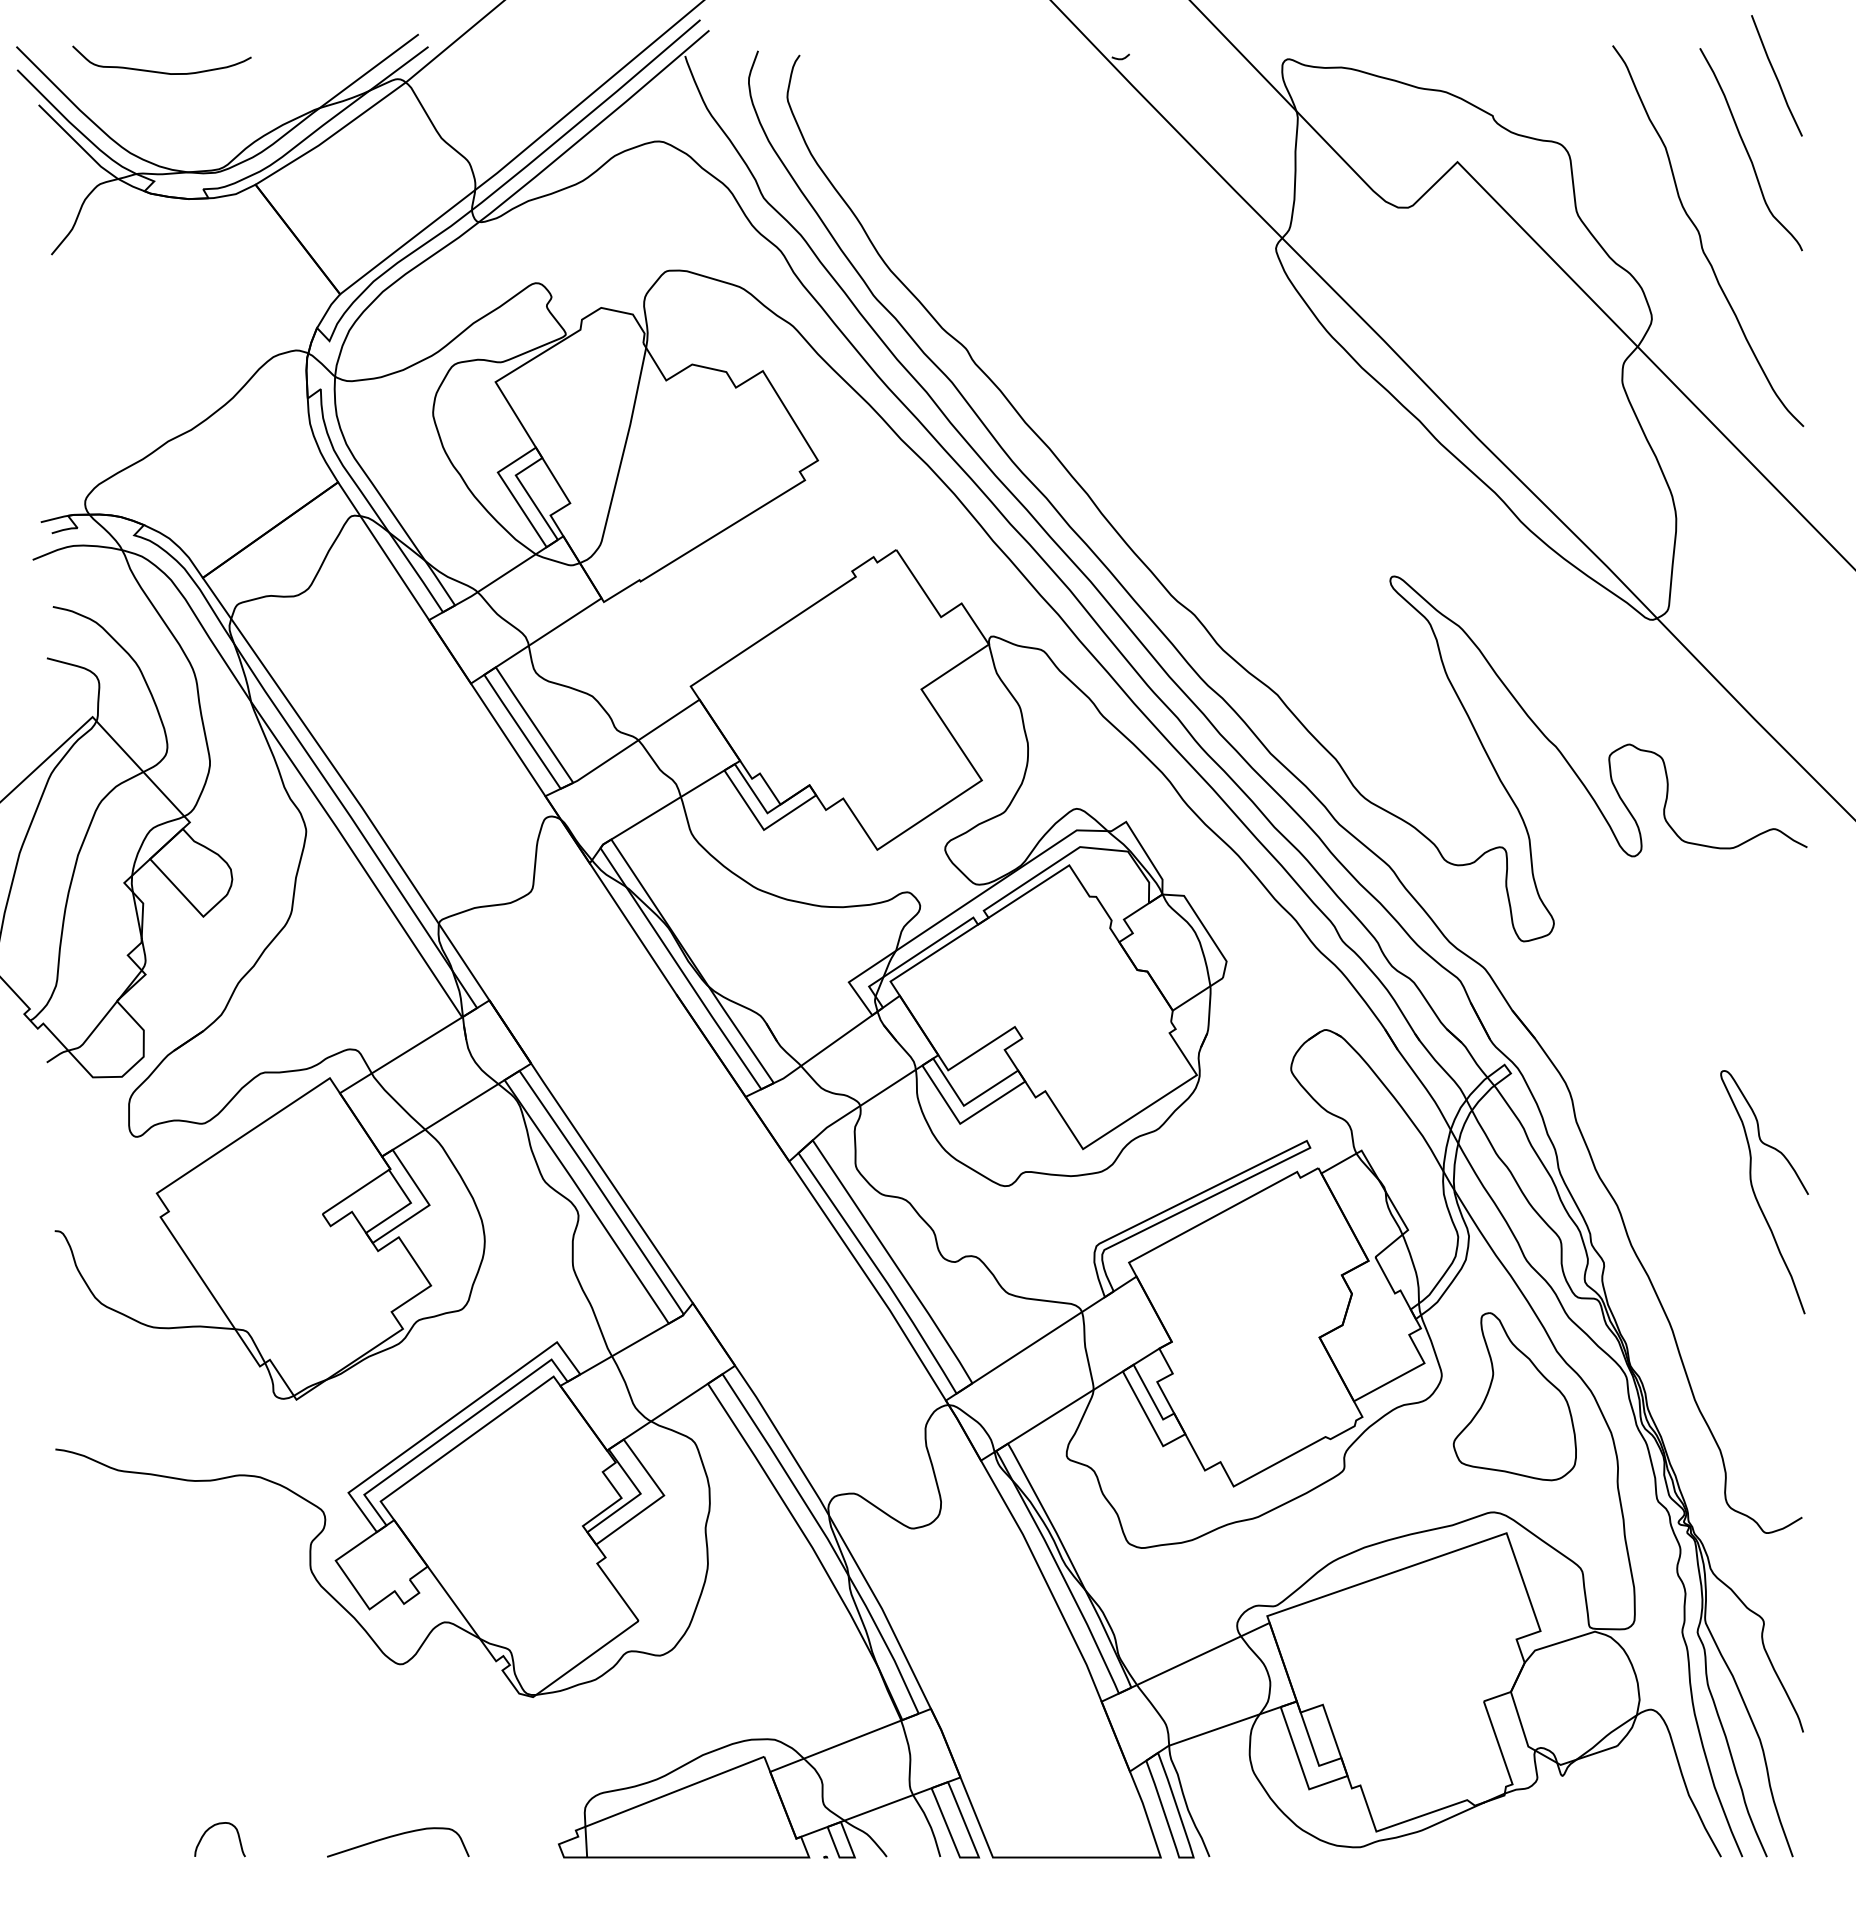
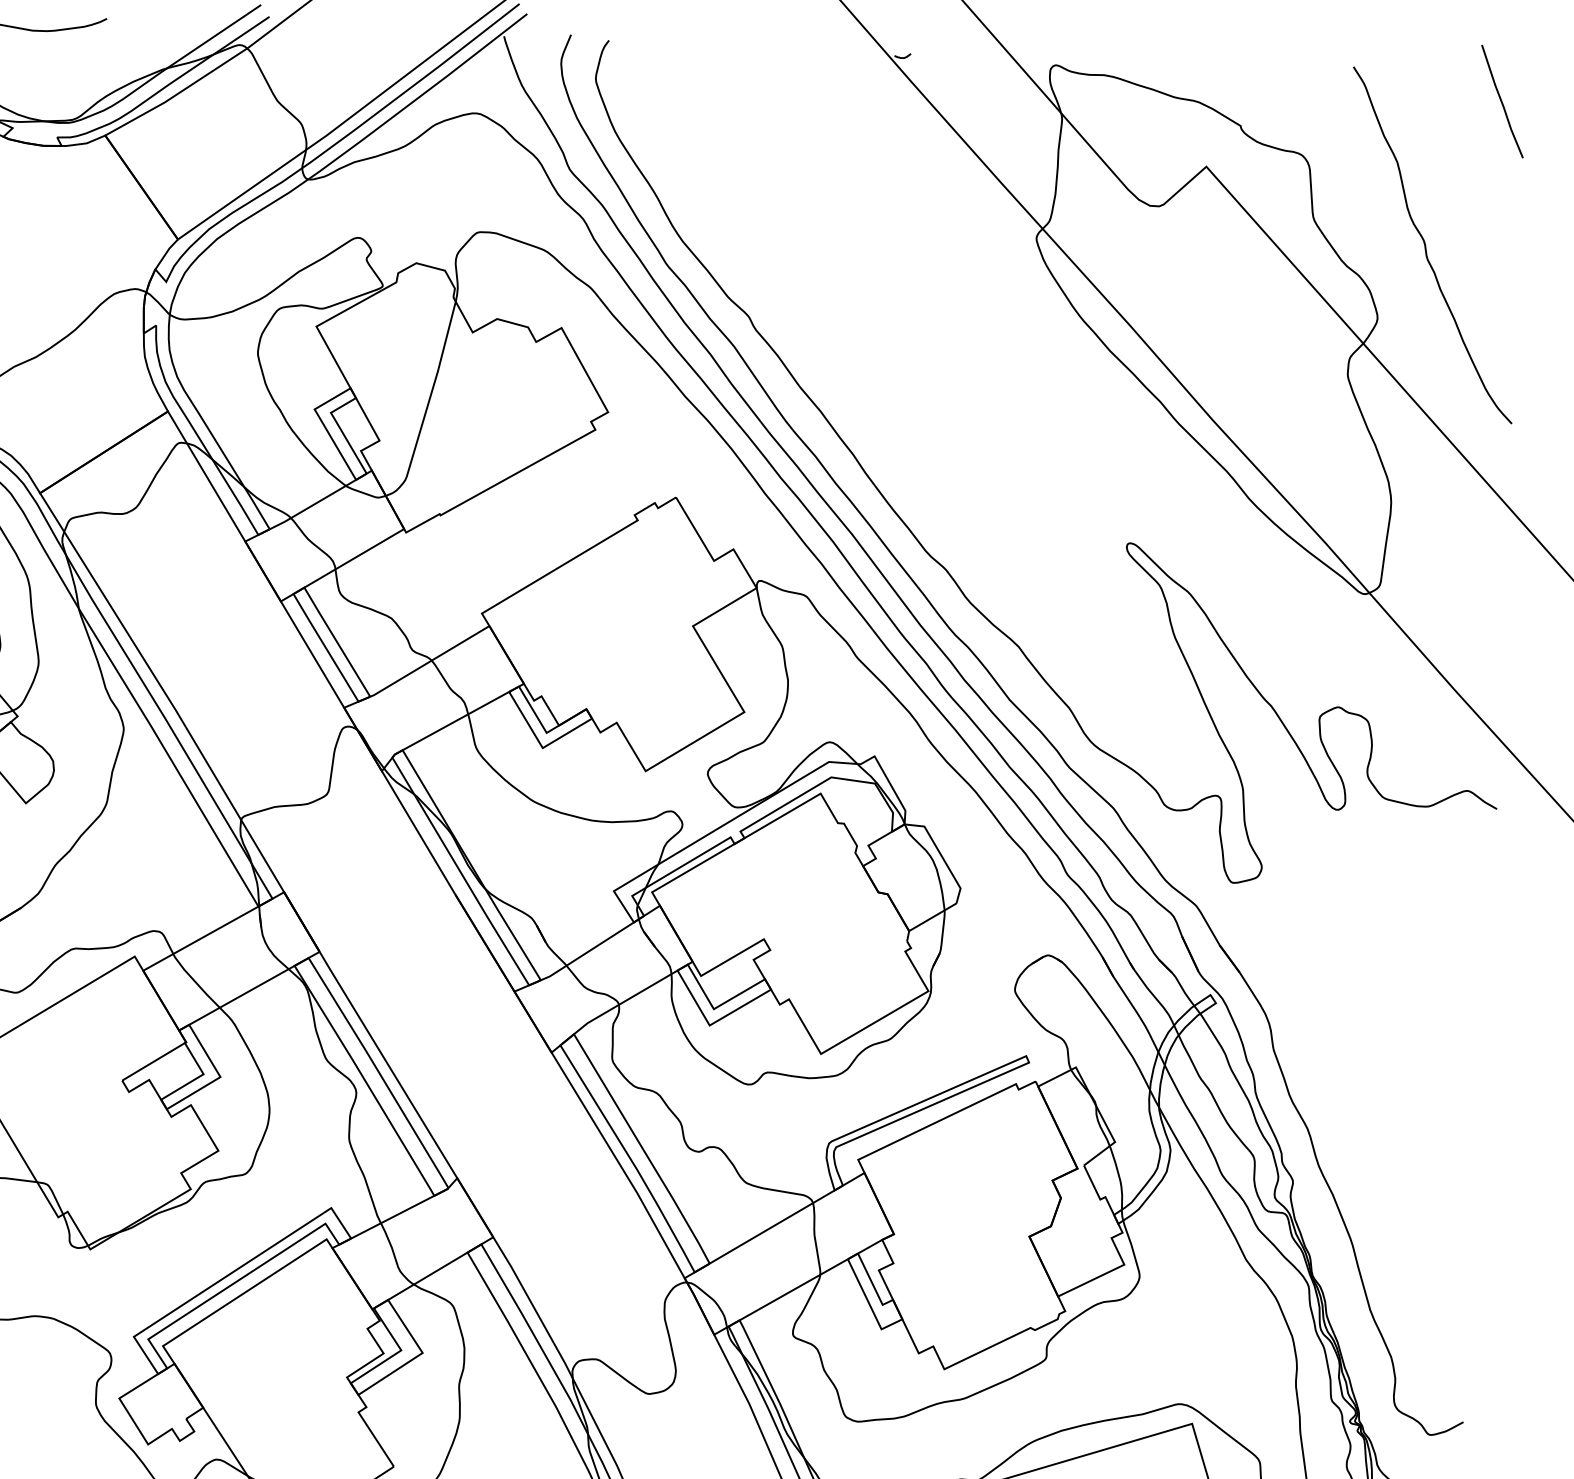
curve: (1748, 151) -> (1473, 169), removed
curve: (1756, 1196) -> (1435, 1126), removed
part: (1514, 1396) -> (1205, 1299), removed

